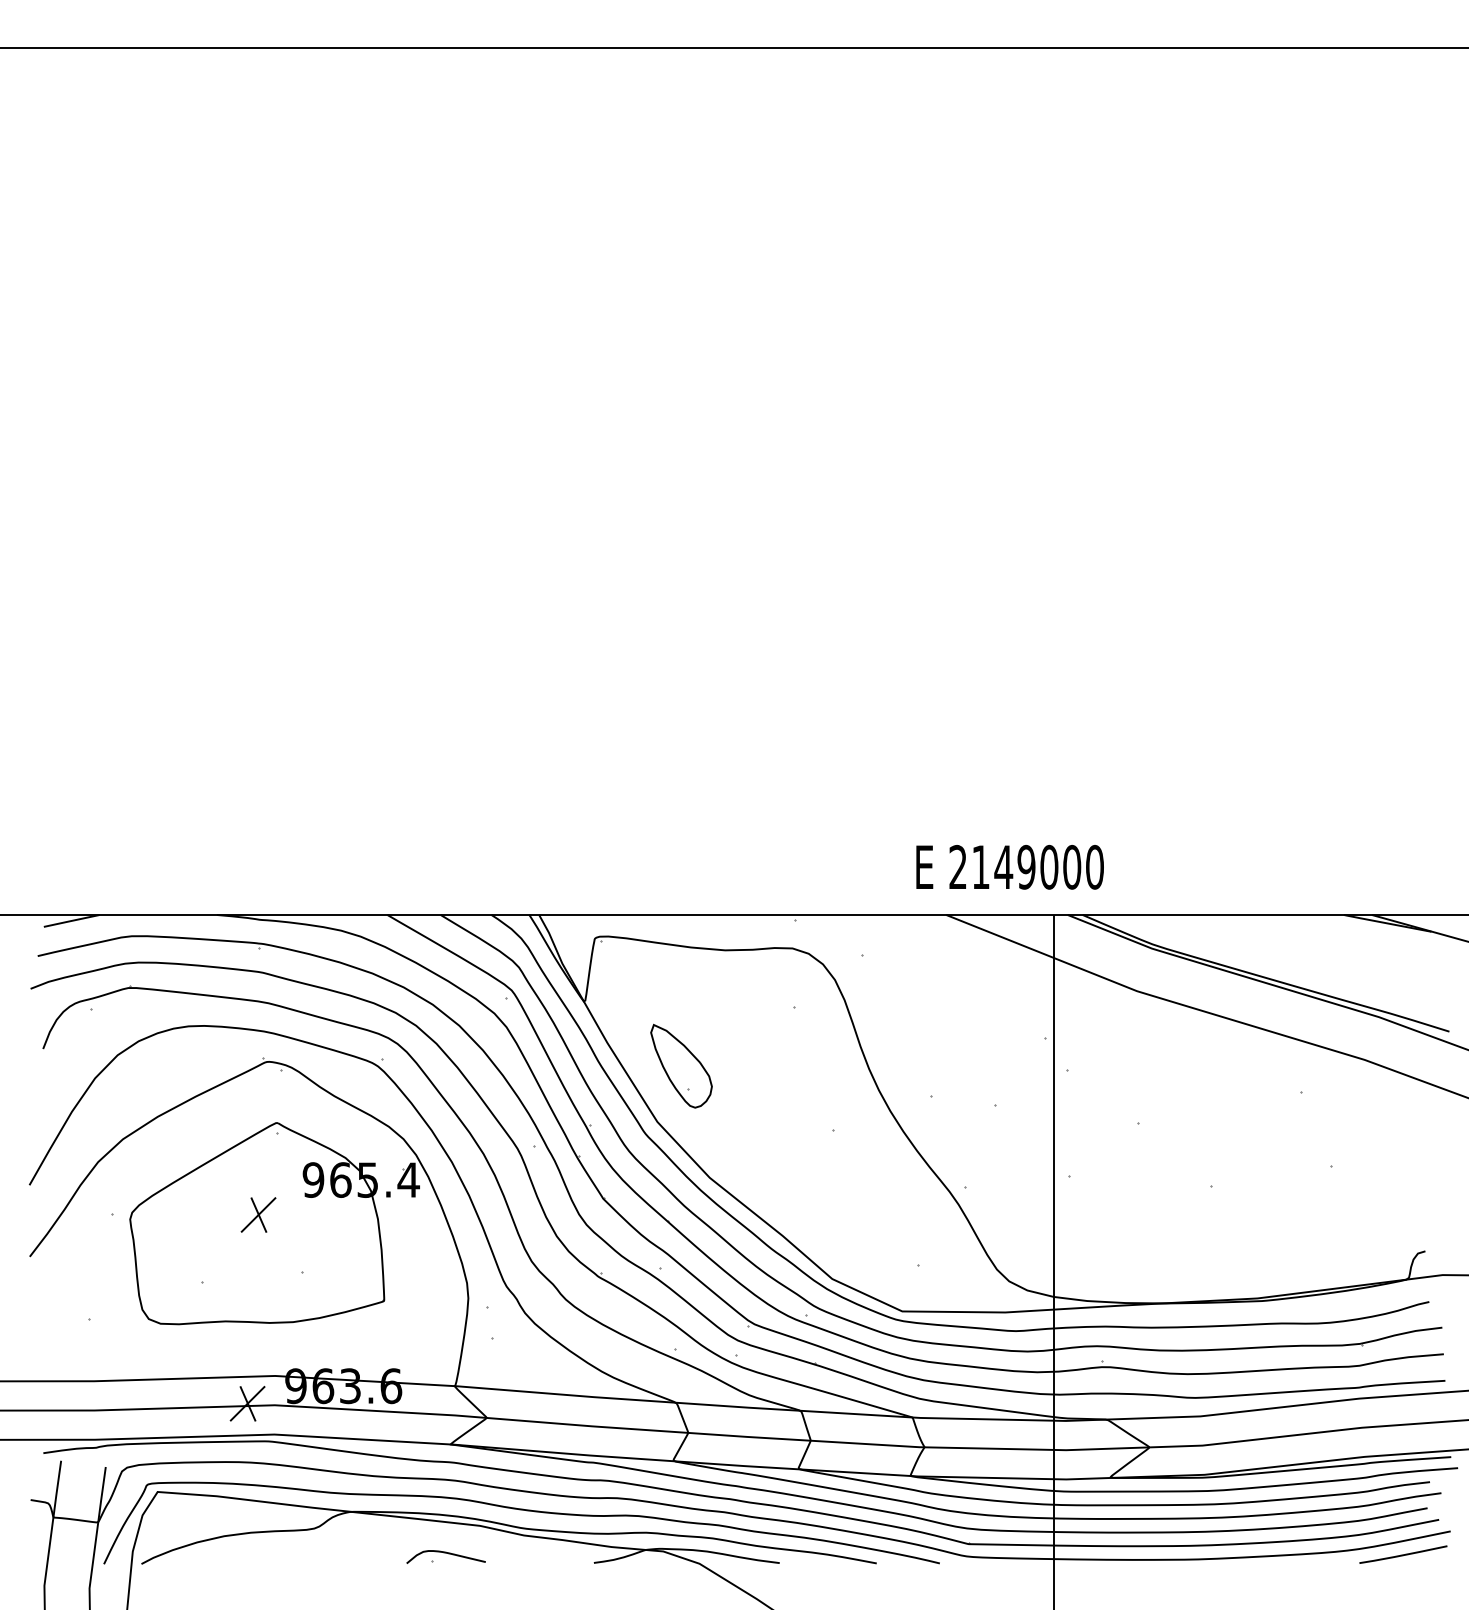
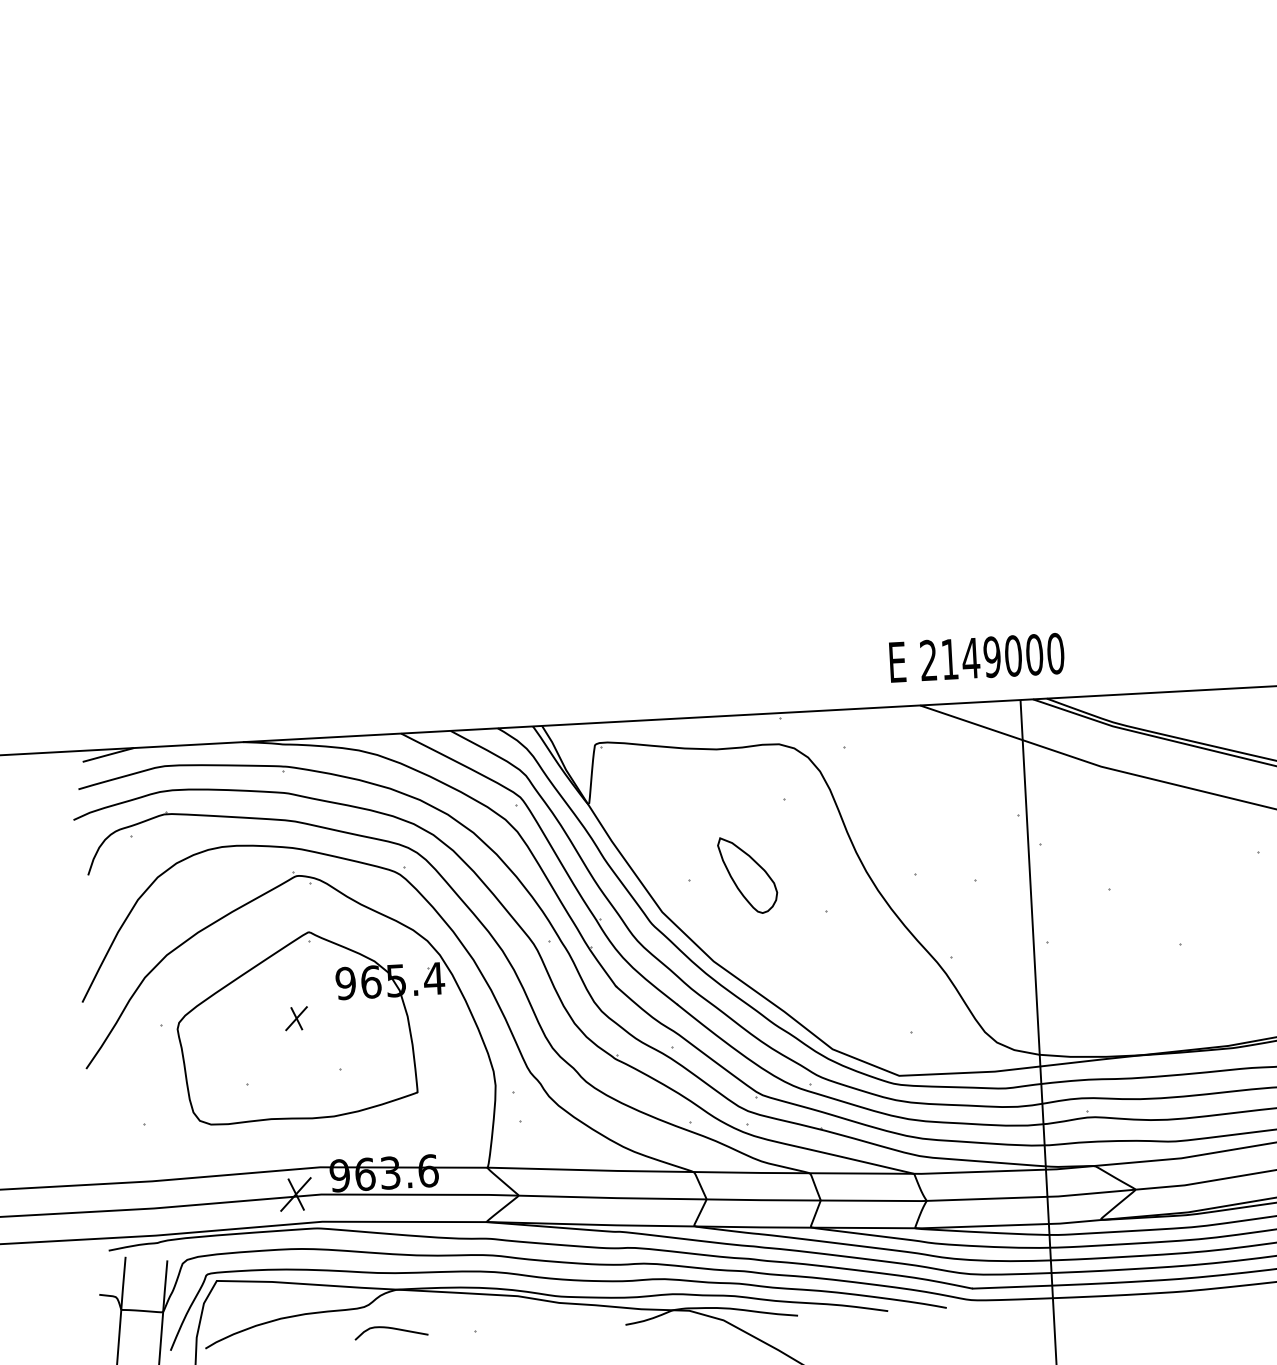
part: (681, 1065) -> (747, 874), moved
part: (258, 1214) -> (296, 1018), size x0.7
curve: (445, 1553) -> (390, 1328), moved

